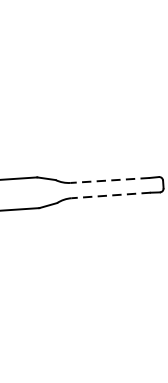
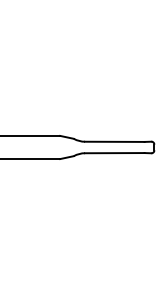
line: (109, 180) -> (114, 141), dashed -> solid
line: (110, 195) -> (114, 153), dashed -> solid

